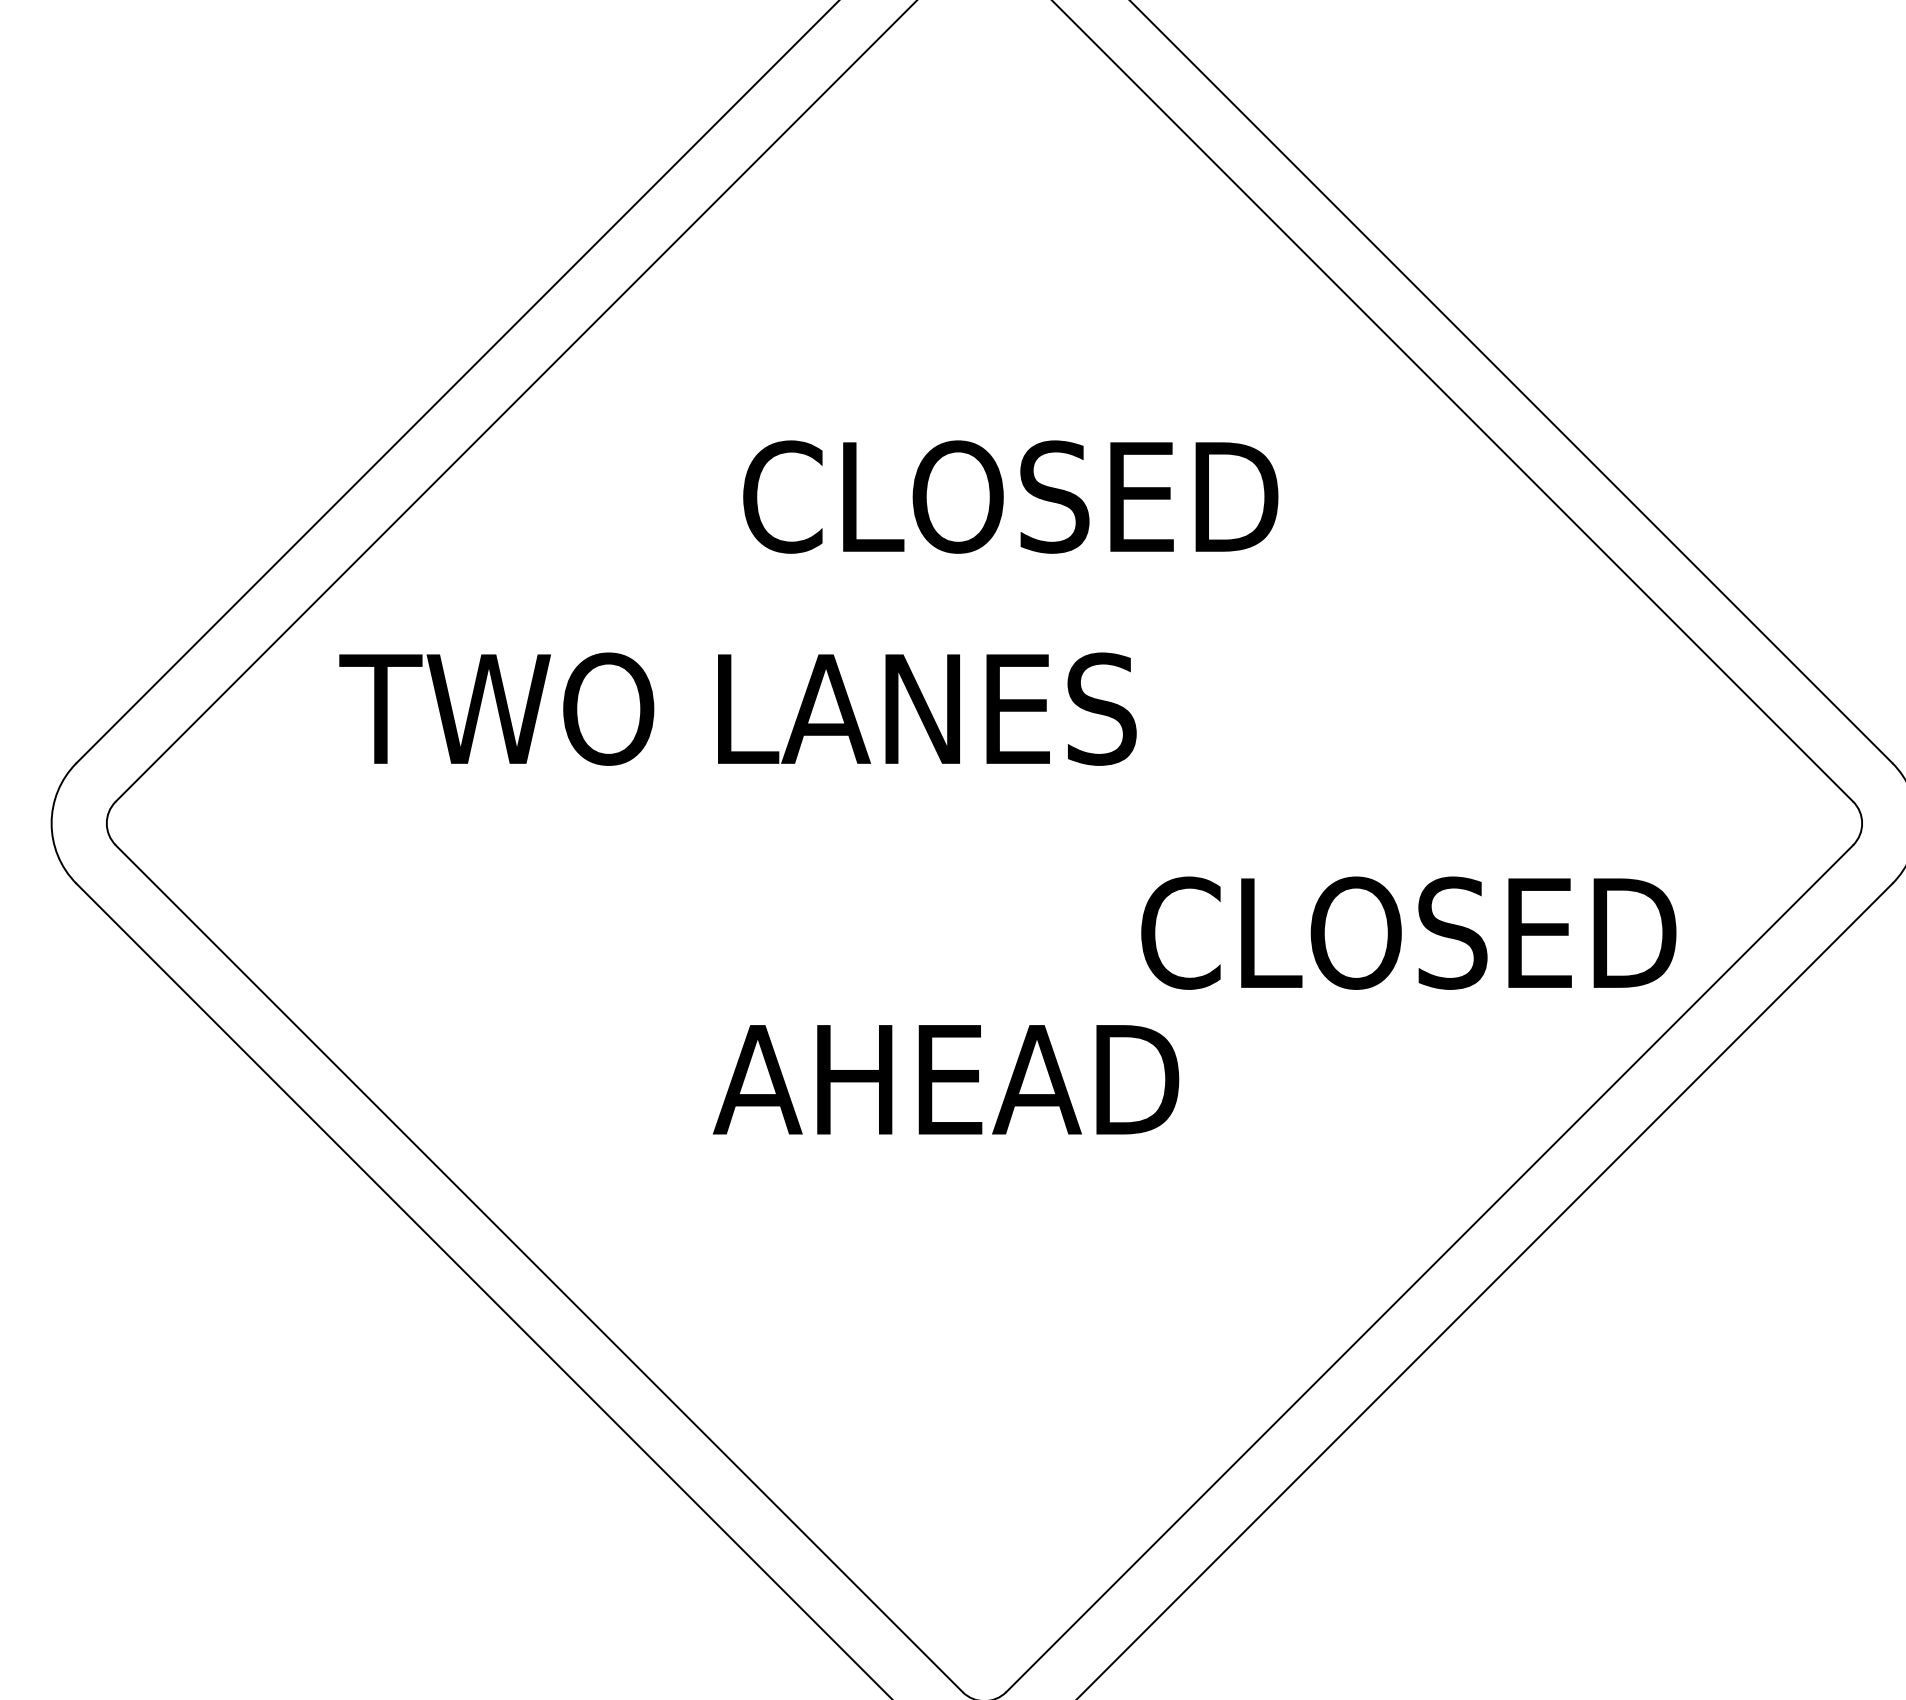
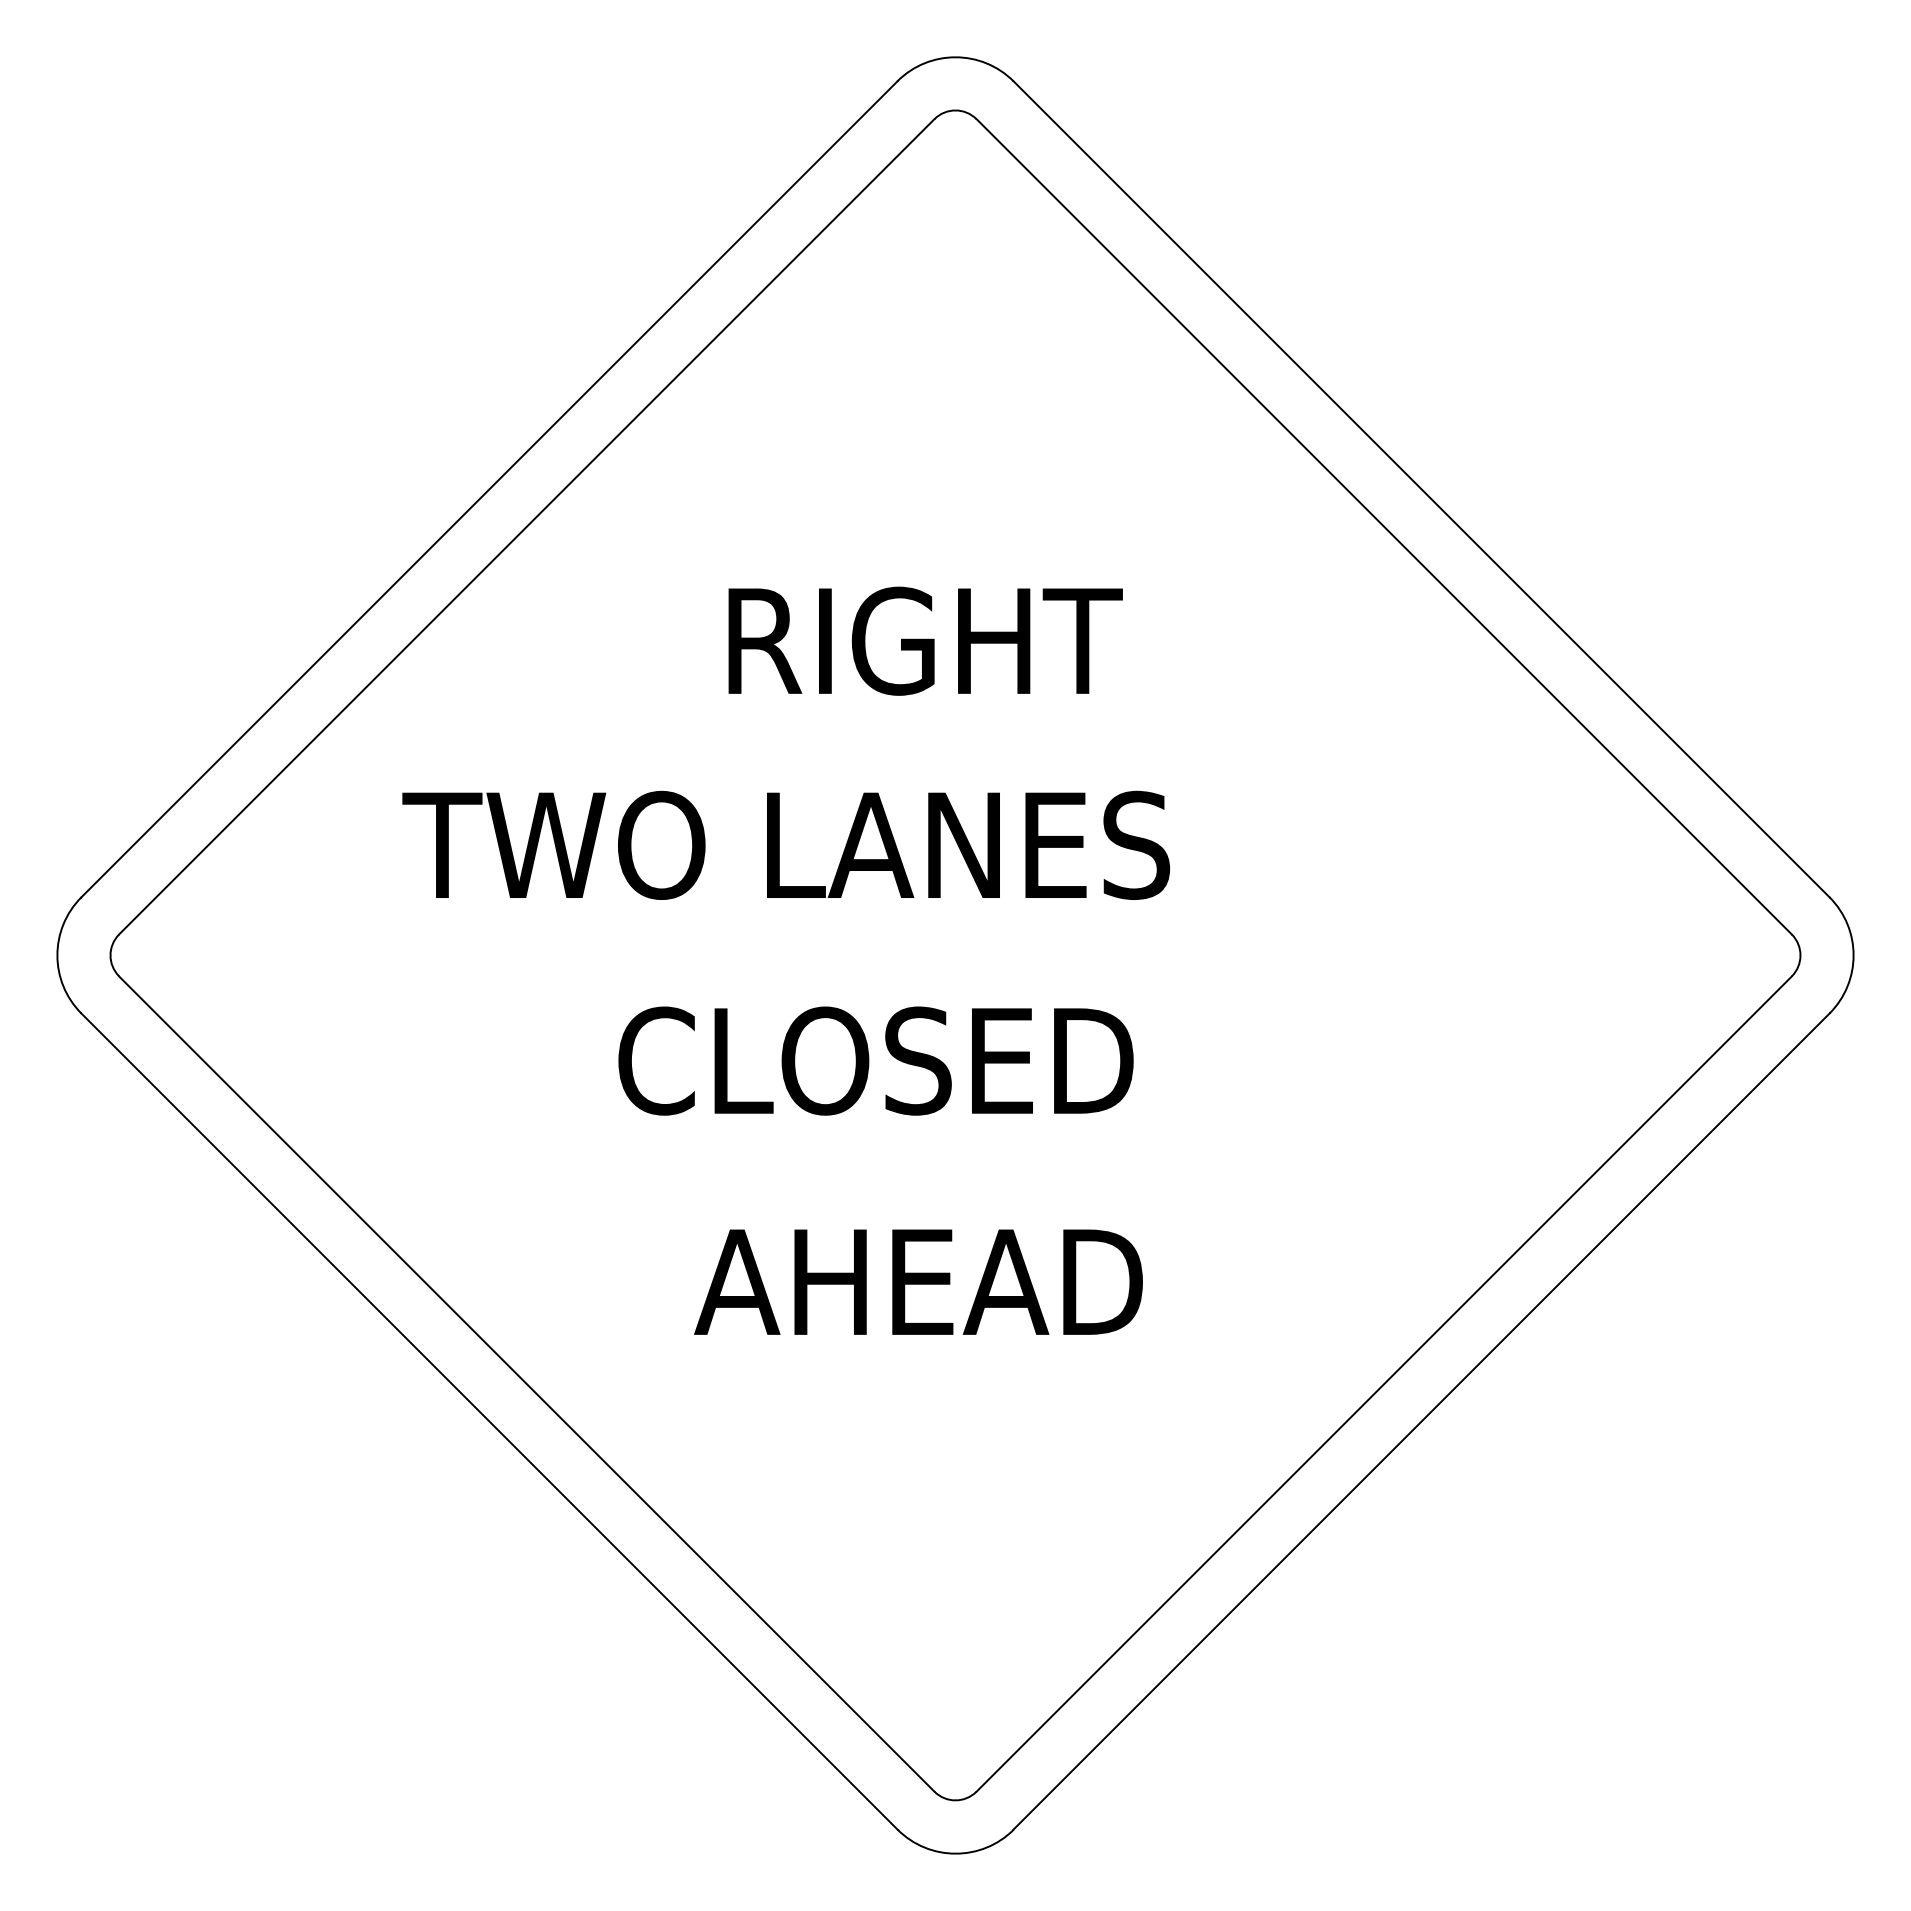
text: (1010, 496) -> (980, 640), CLOSED -> RIGHT
text: (738, 708) -> (786, 844), moved
text: (1408, 932) -> (875, 1060), moved
text: (946, 1079) -> (918, 1281), moved

